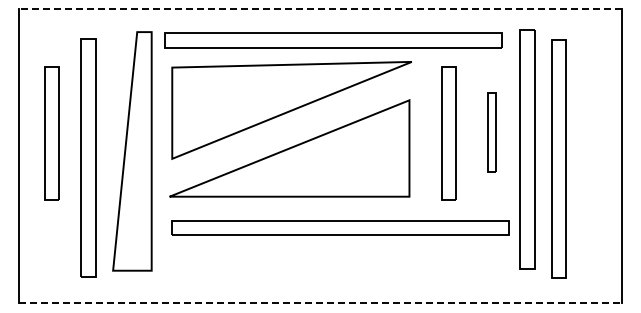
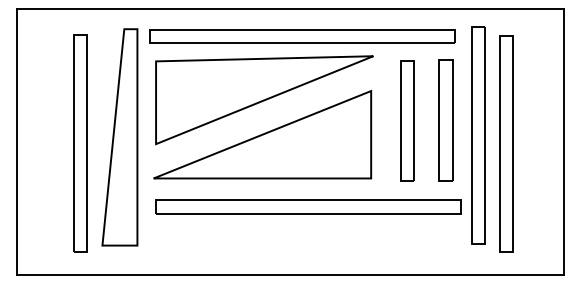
line: (320, 9) -> (290, 8), dashed -> solid
part: (491, 132) -> (445, 120), size x1.67
part: (51, 133) -> (46, 121), removed
line: (320, 303) -> (290, 275), dashed -> solid

